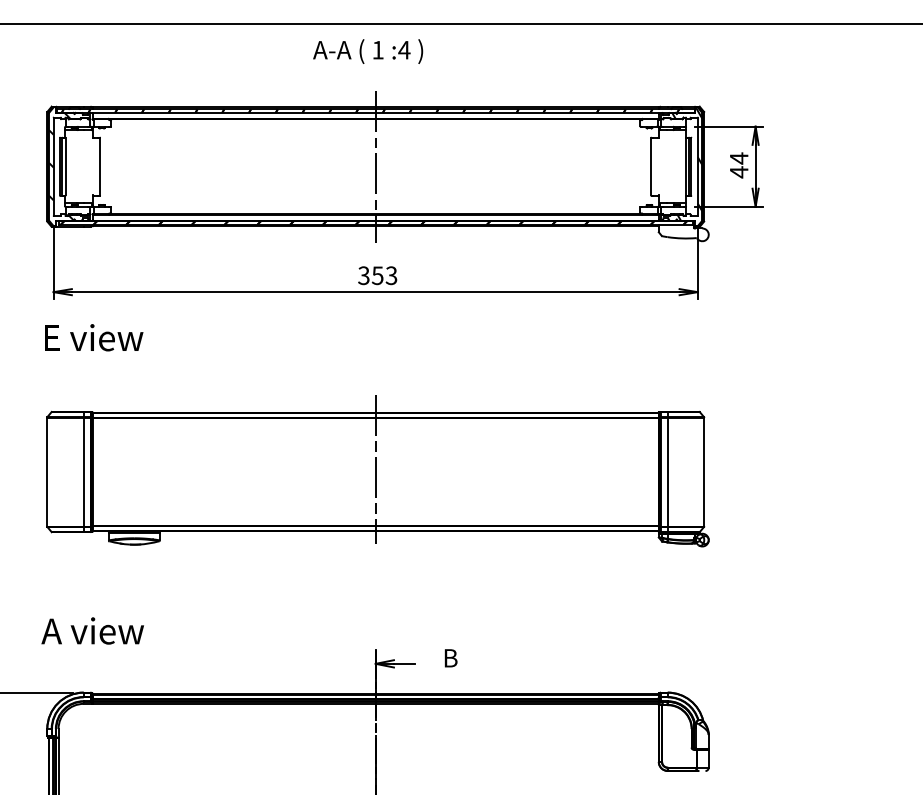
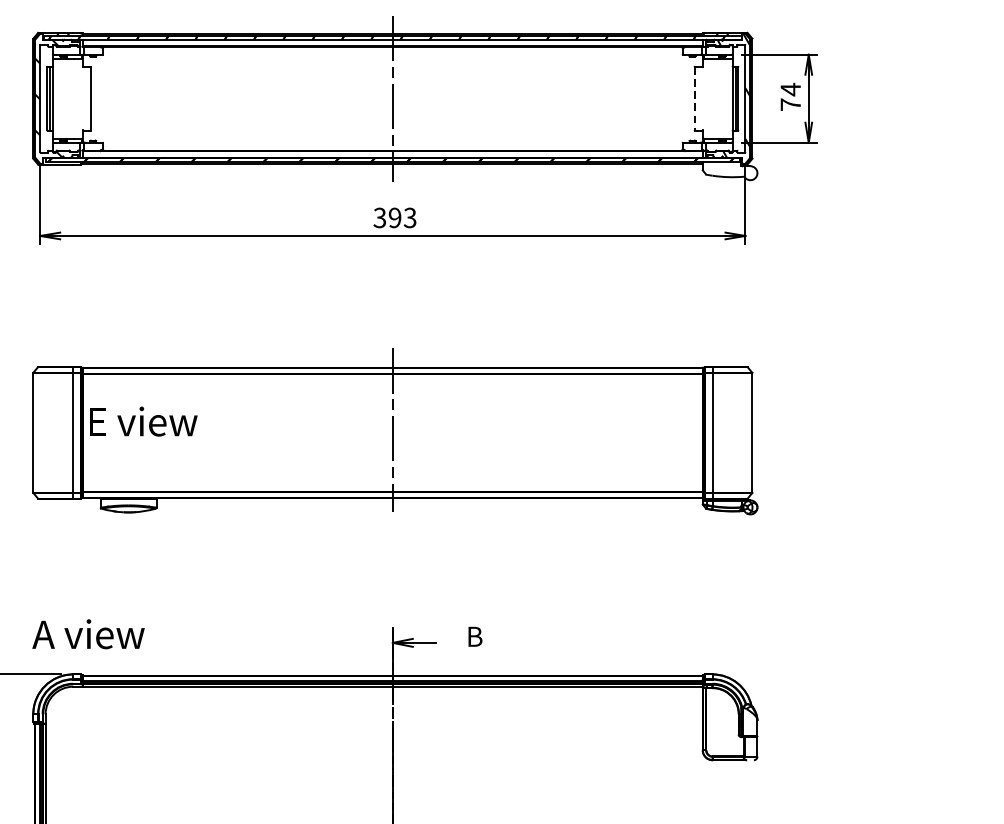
line: (651, 166) -> (694, 98), solid -> dashed
text: (739, 172) -> (791, 104), 44 -> 74
text: (377, 275) -> (394, 217), 353 -> 393
text: (94, 337) -> (144, 421), moved
text: (92, 630) -> (88, 633), moved

